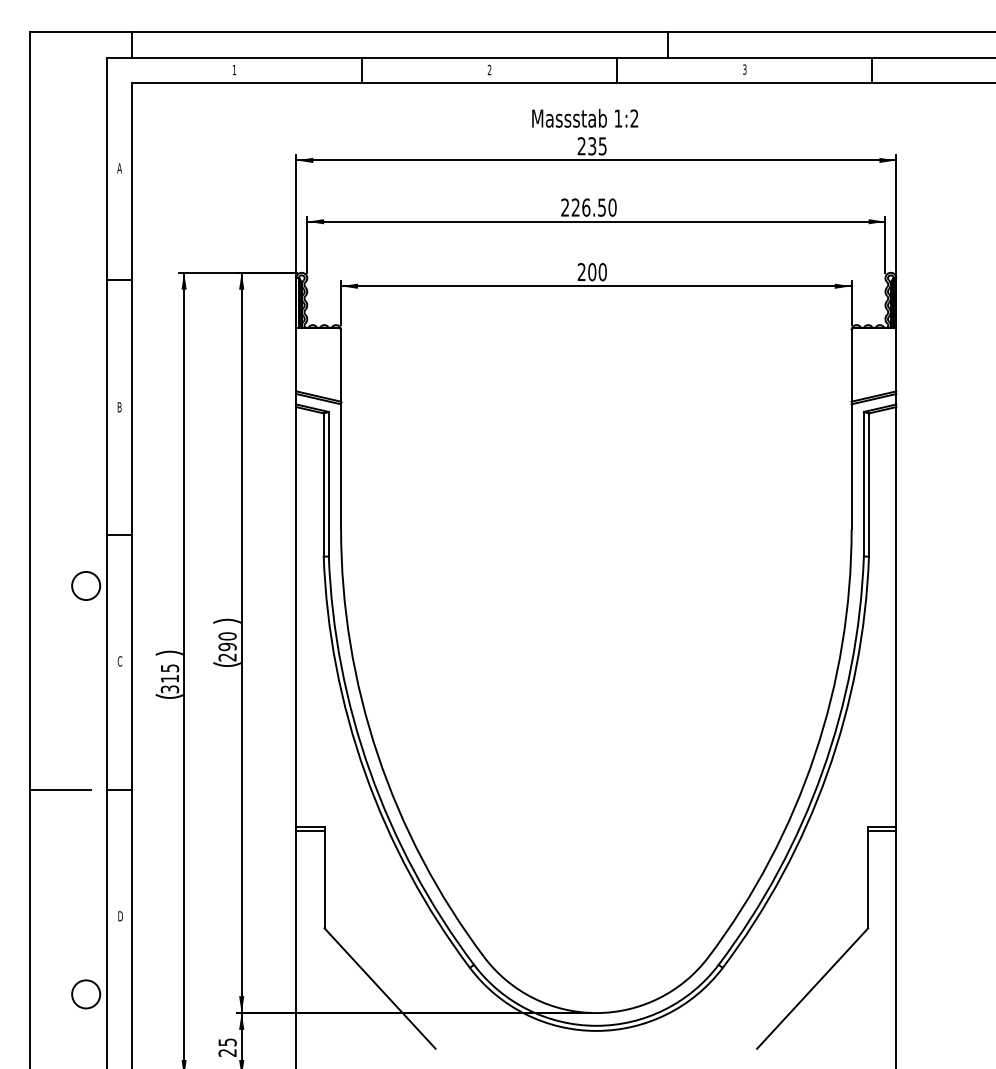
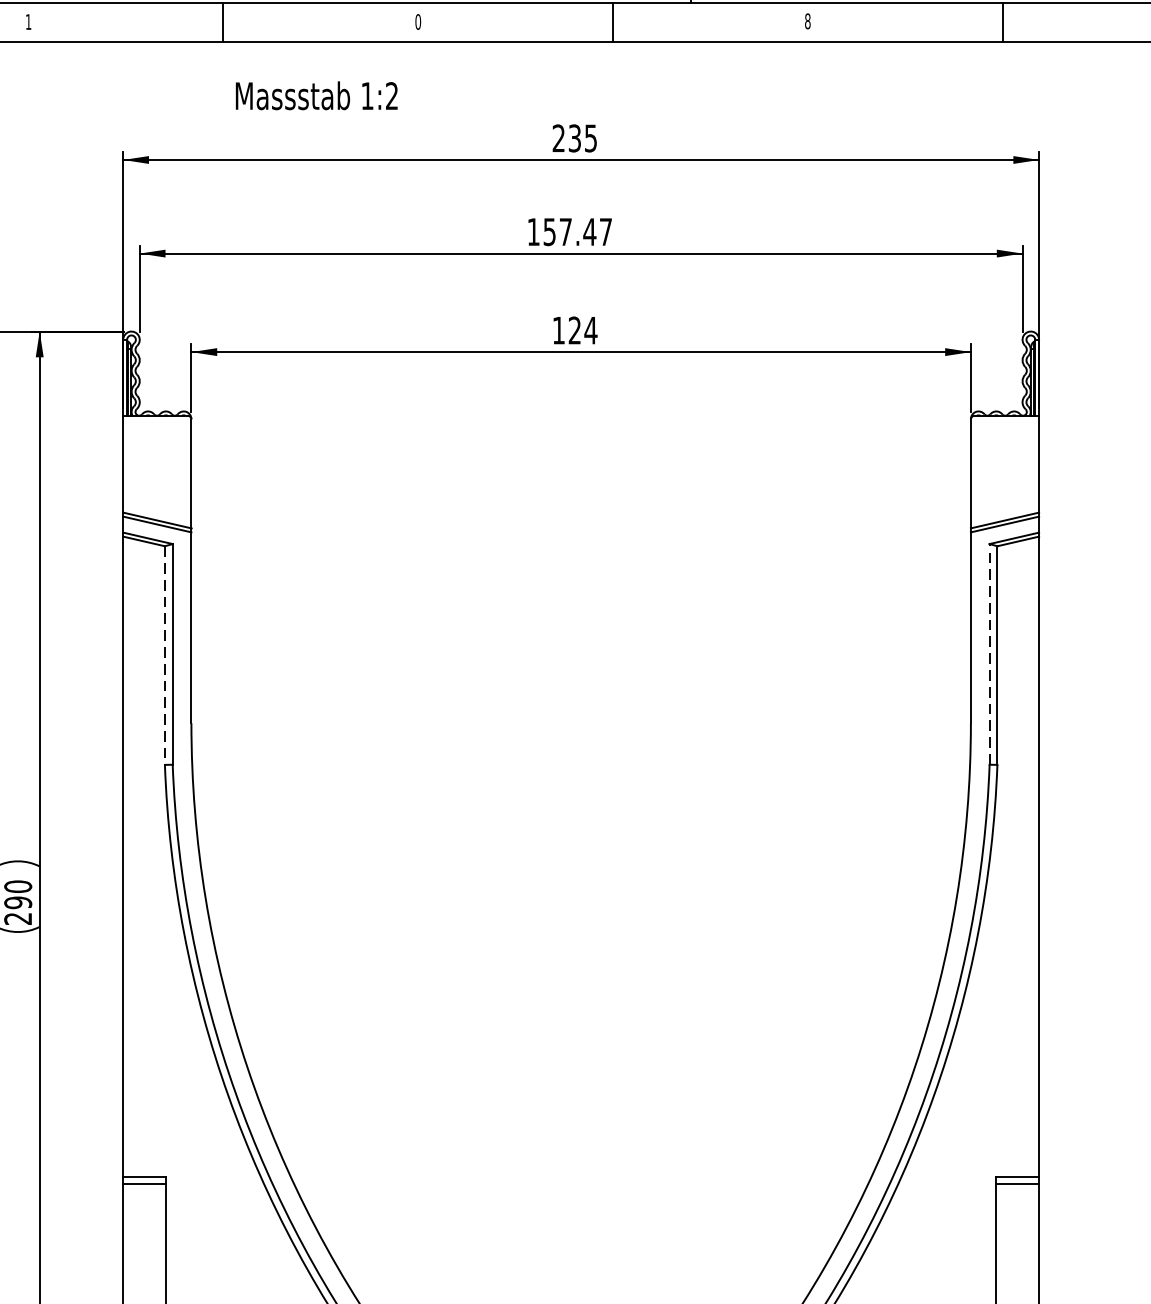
text: (744, 69) -> (807, 21), 3 -> 8
text: (489, 70) -> (418, 22), 2 -> 0
text: (585, 118) -> (317, 95), moved
text: (588, 207) -> (569, 231), 226.50 -> 157.47
text: (592, 272) -> (575, 331), 200 -> 124
line: (863, 483) -> (989, 653), solid -> dashed
line: (323, 485) -> (164, 656), solid -> dashed

